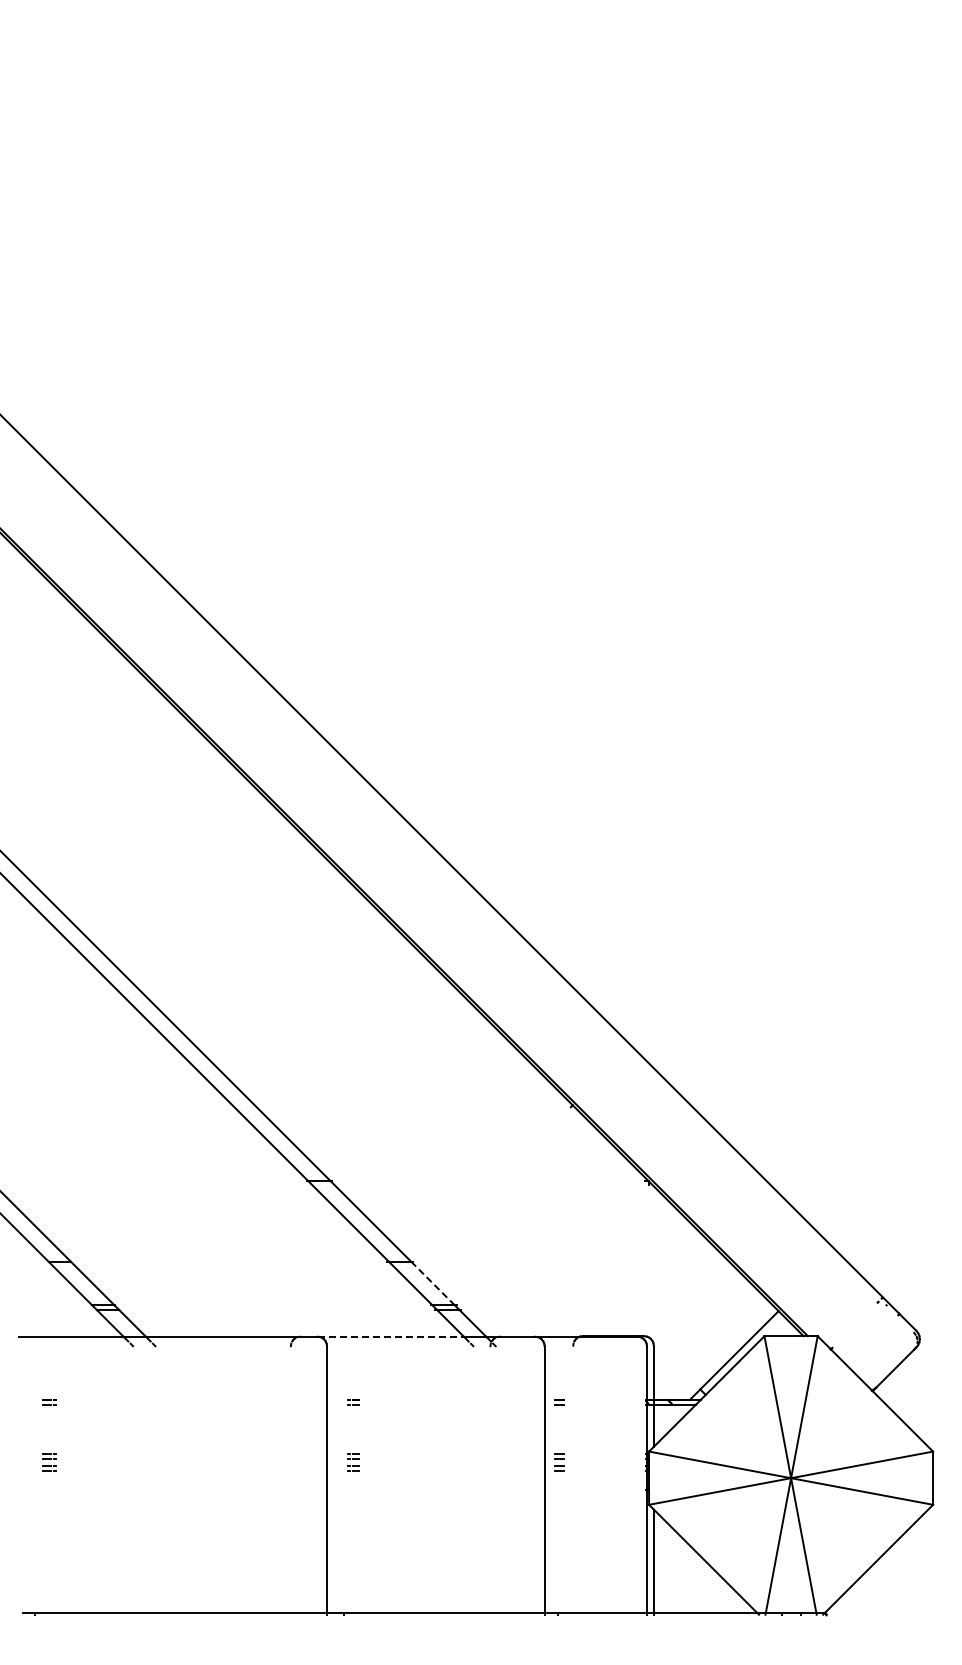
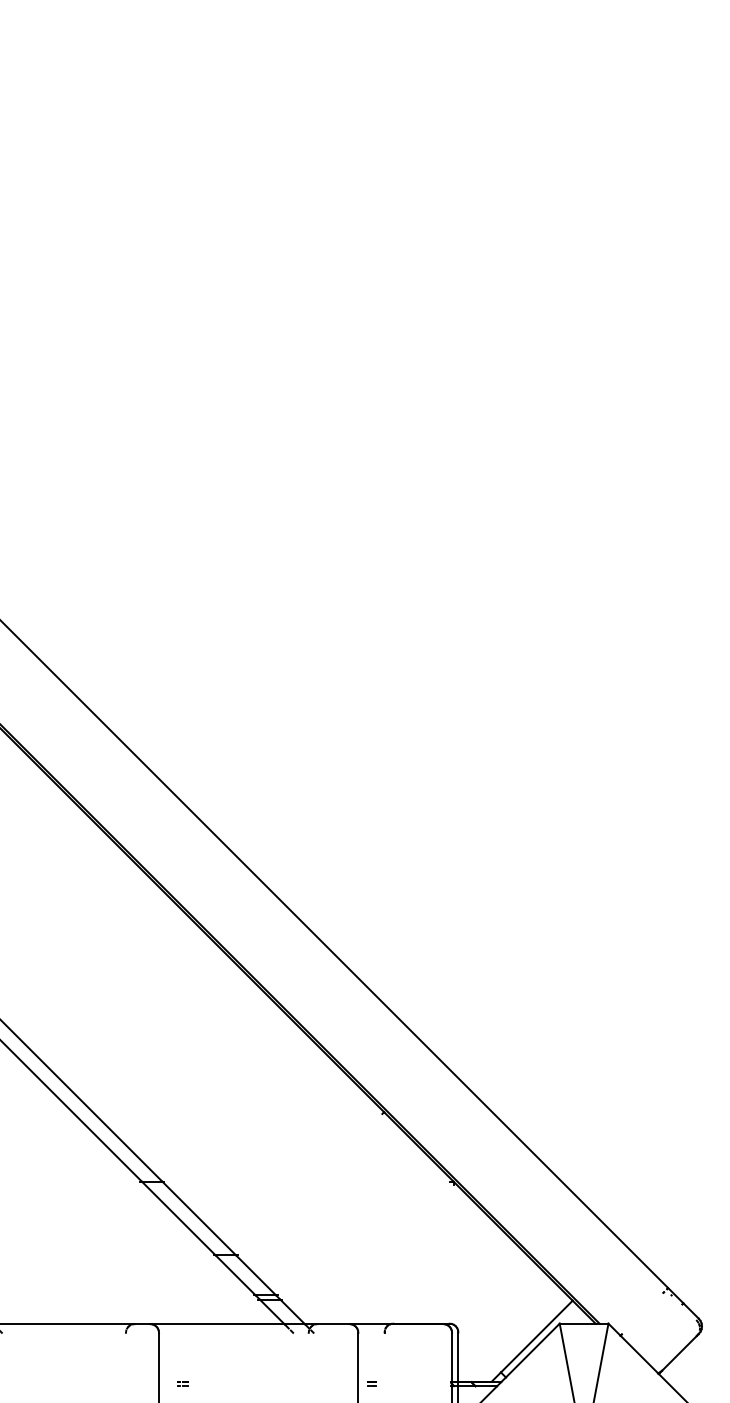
line: (432, 1283) -> (255, 1275), dashed -> solid
line: (391, 1336) -> (218, 1323), dashed -> solid

